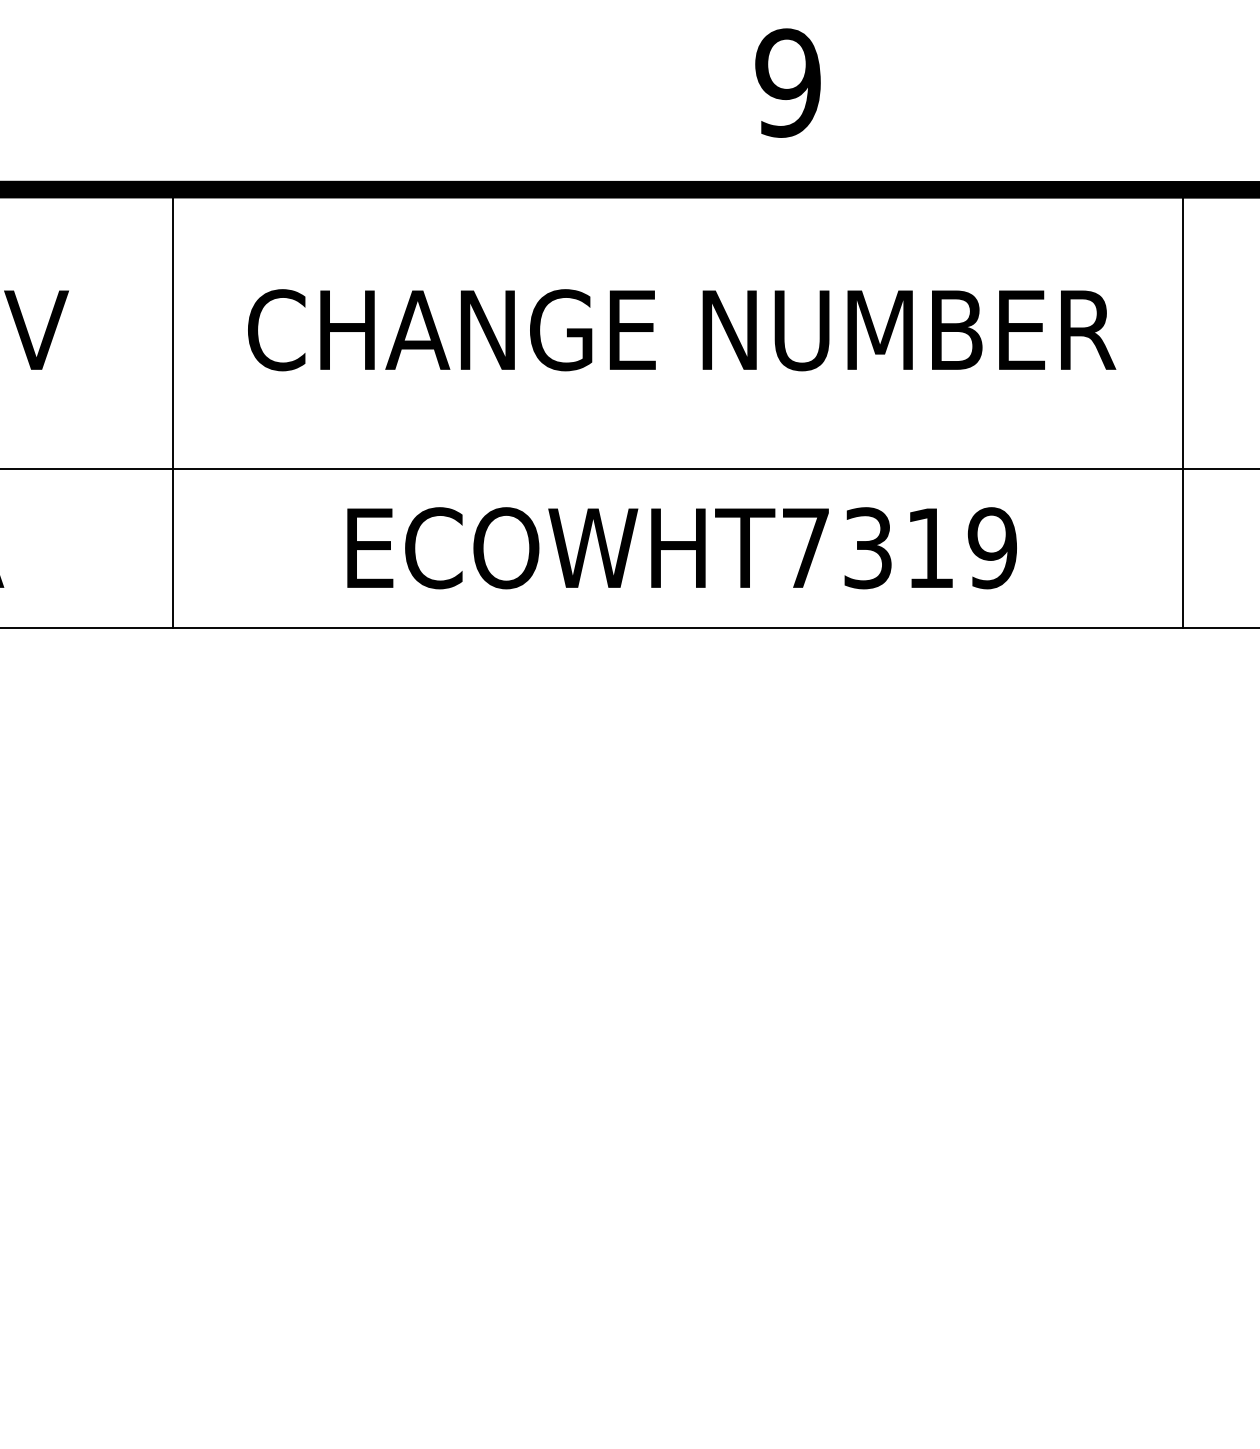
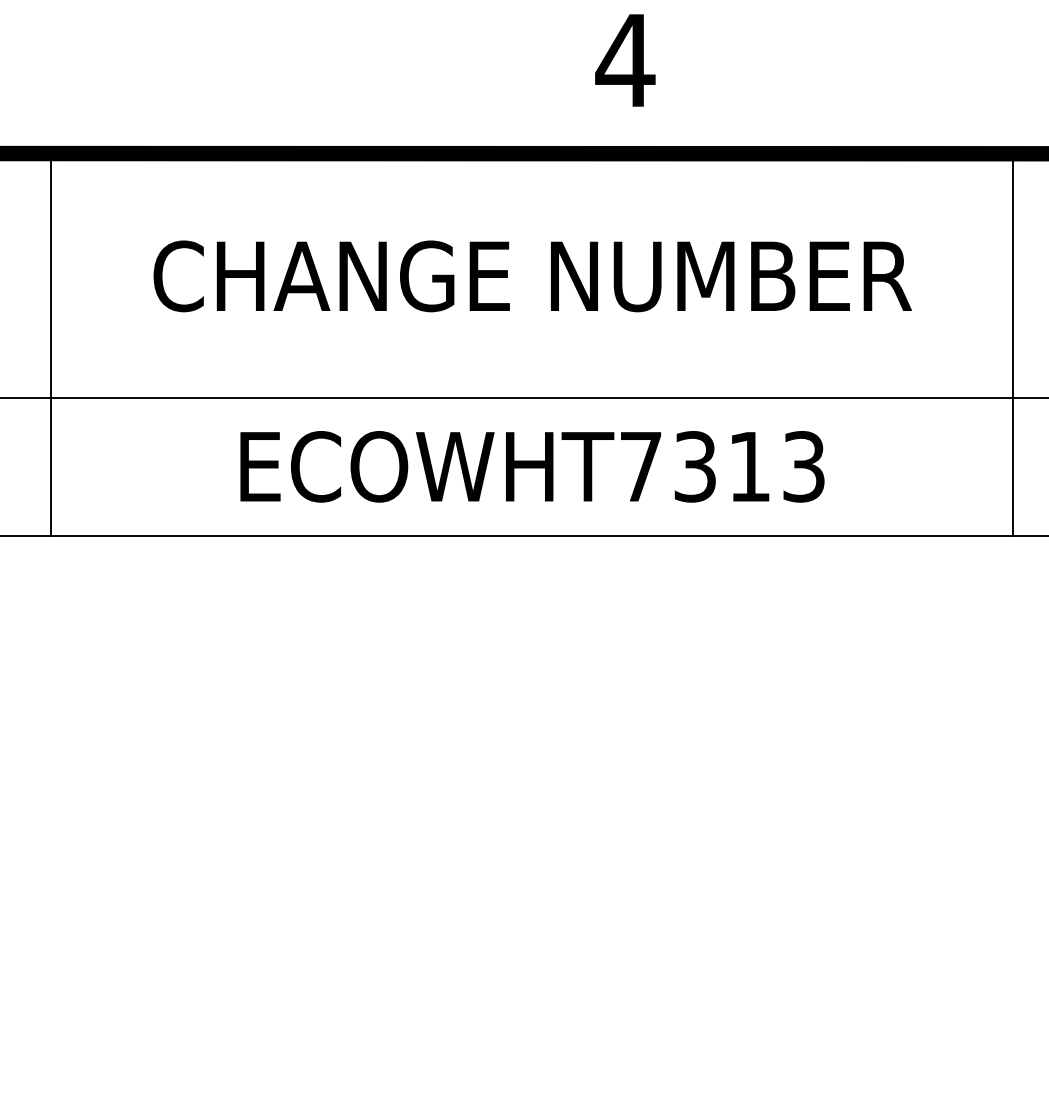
text: (787, 82) -> (624, 59), 9 -> 4
line: (173, 409) -> (51, 345), moved
line: (1183, 409) -> (1012, 345), moved
text: (991, 548) -> (803, 467), ECOWHT7319 -> ECOWHT7313

